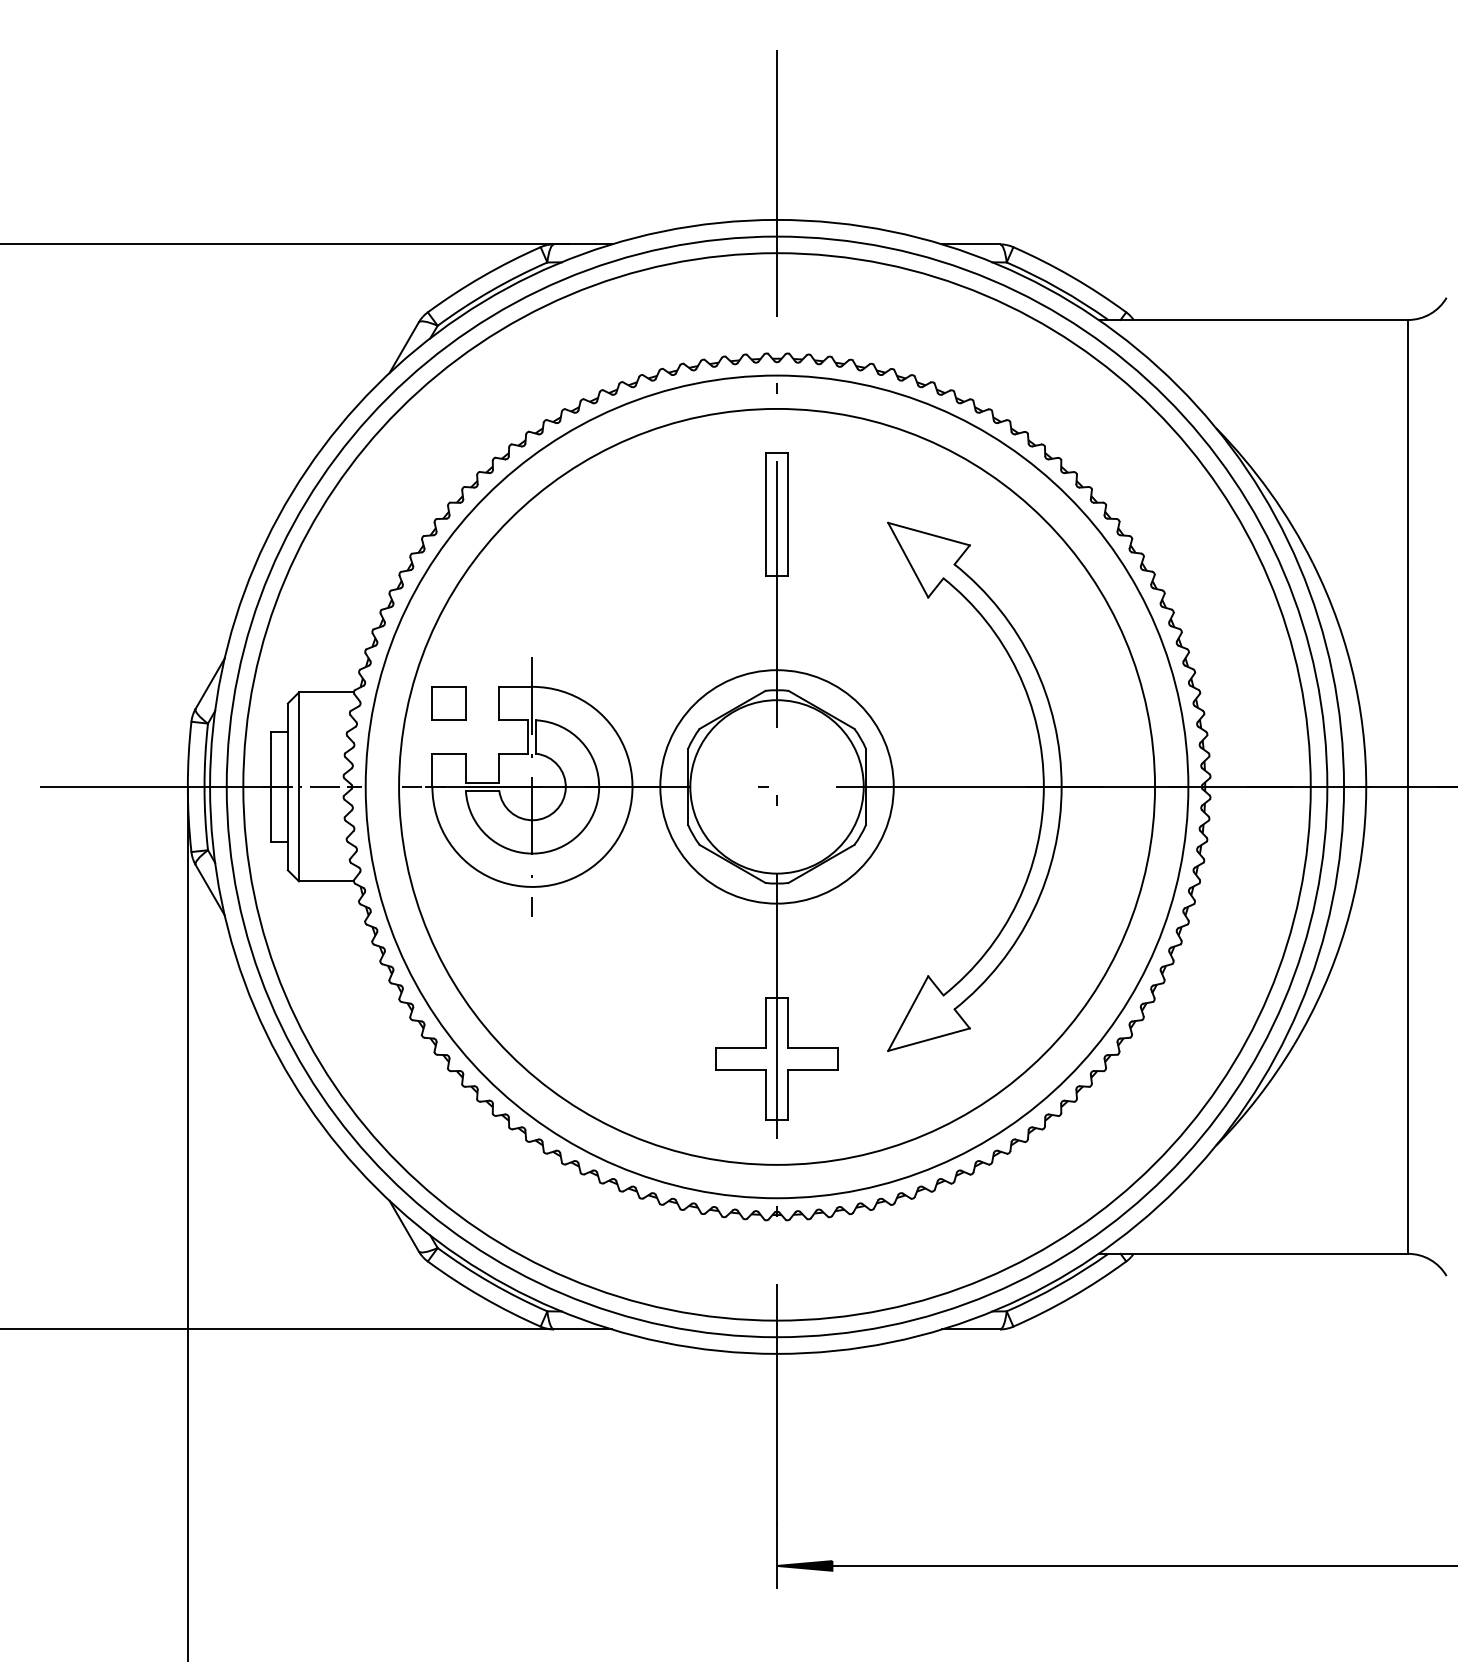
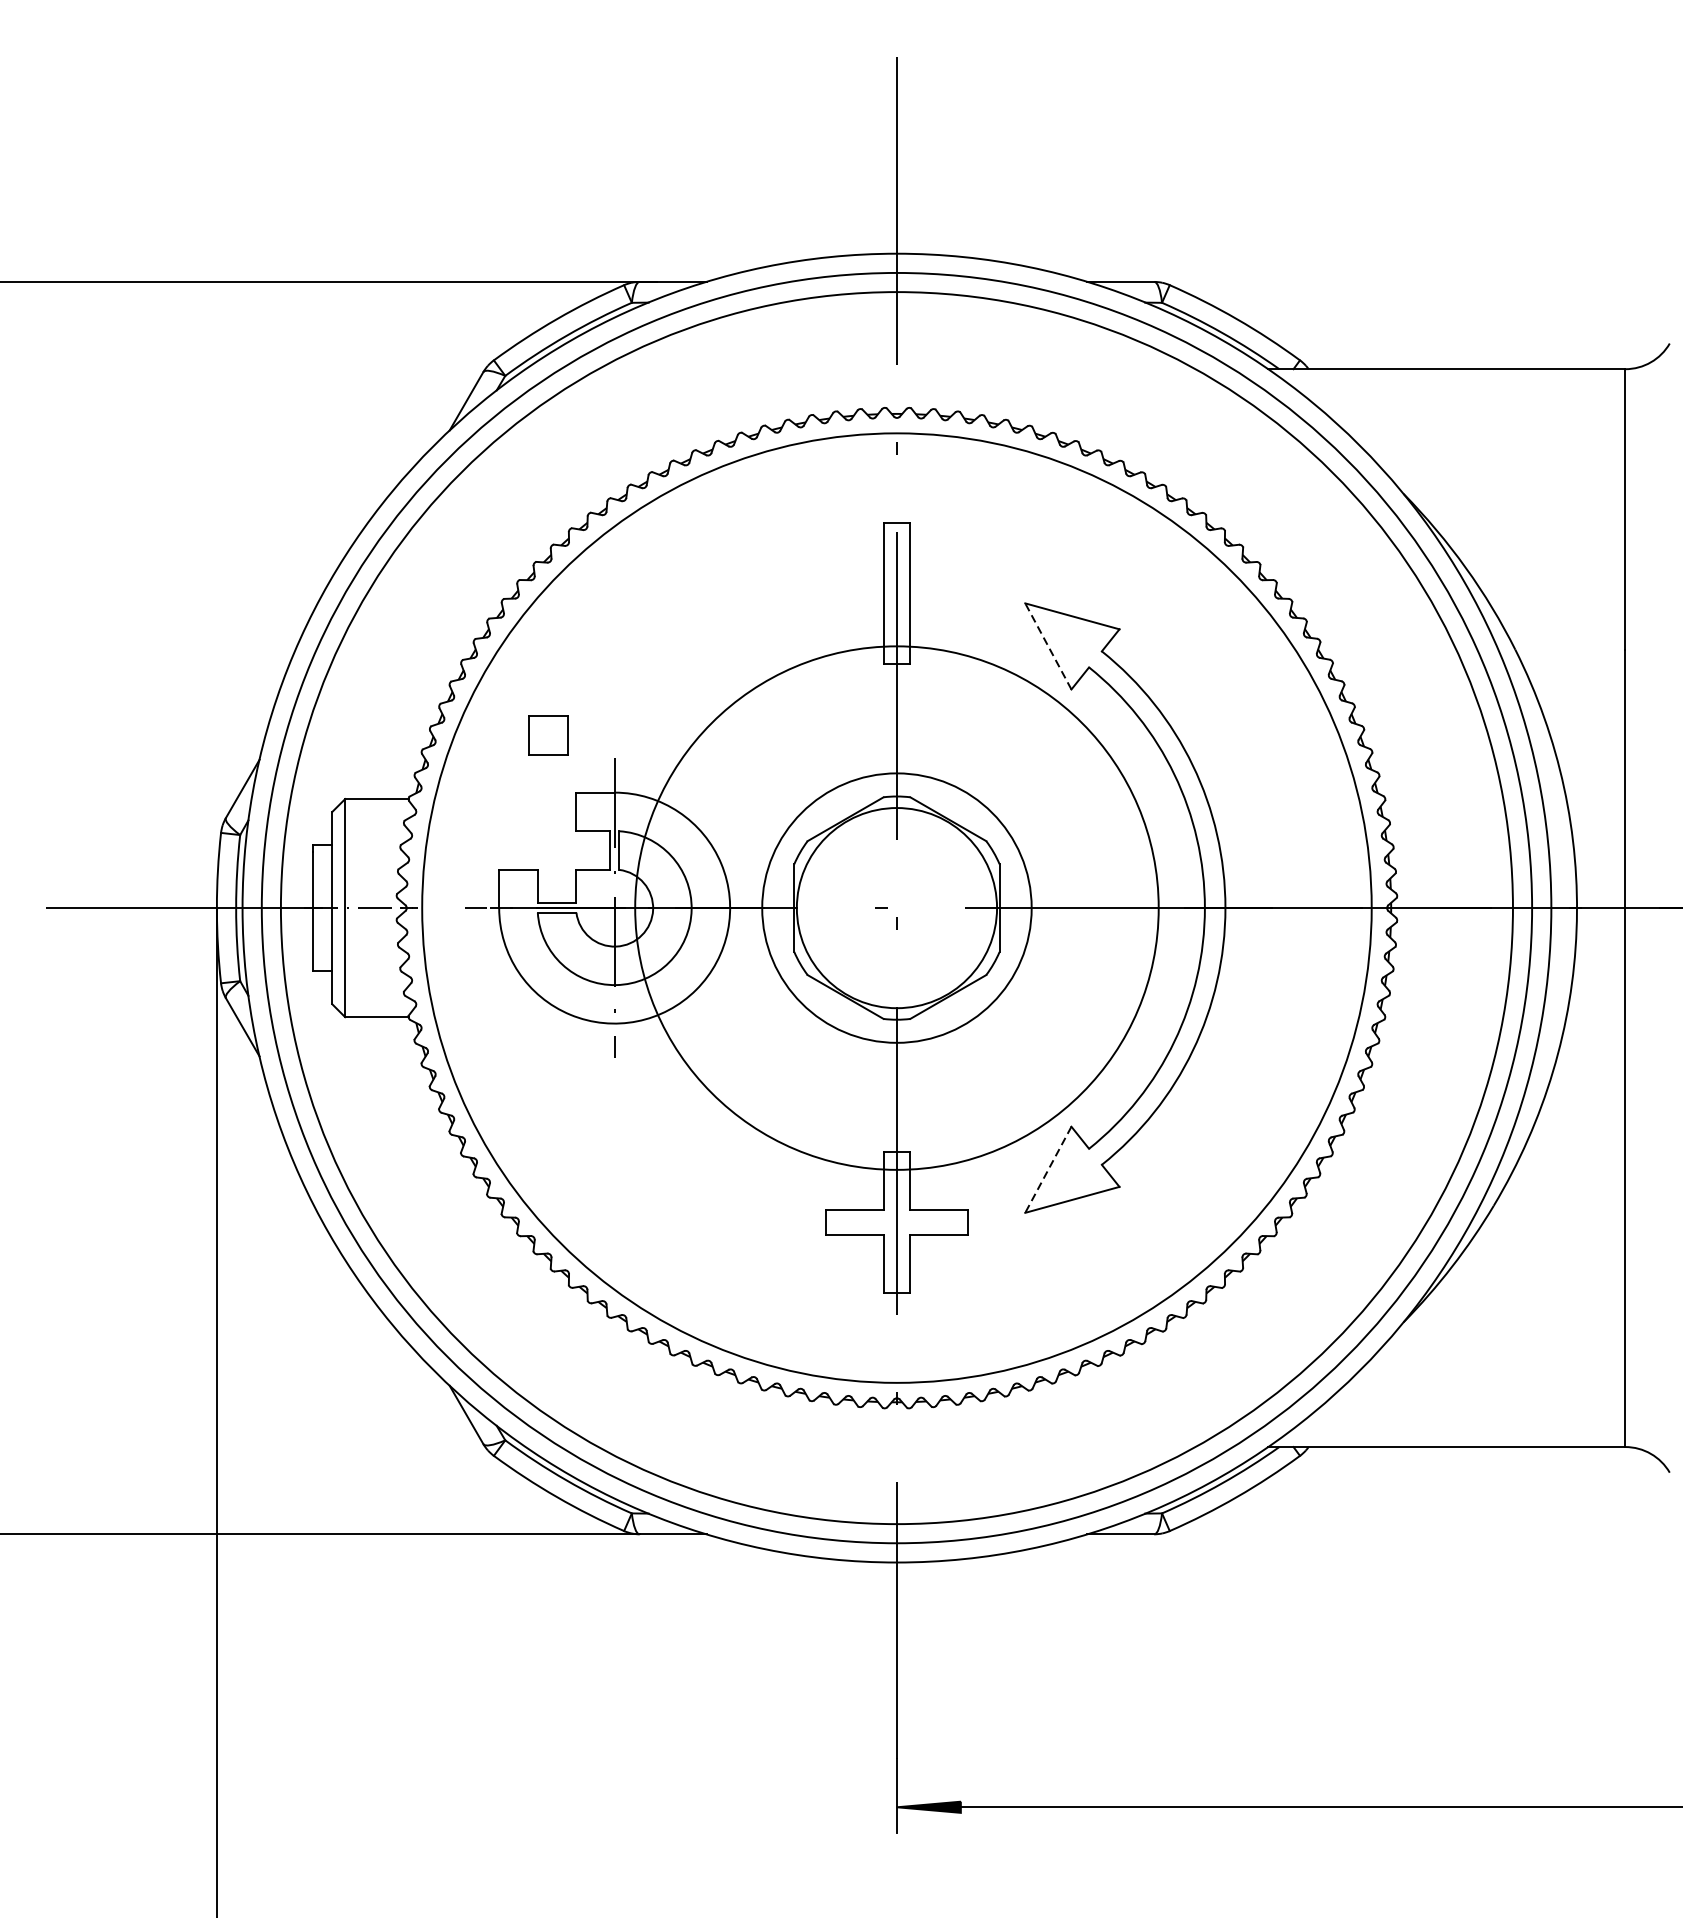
line: (907, 559) -> (1047, 645), solid -> dashed
part: (448, 703) -> (547, 735), moved
circle: (777, 786) -> (897, 907), size x0.6
line: (907, 1014) -> (1047, 1170), solid -> dashed

